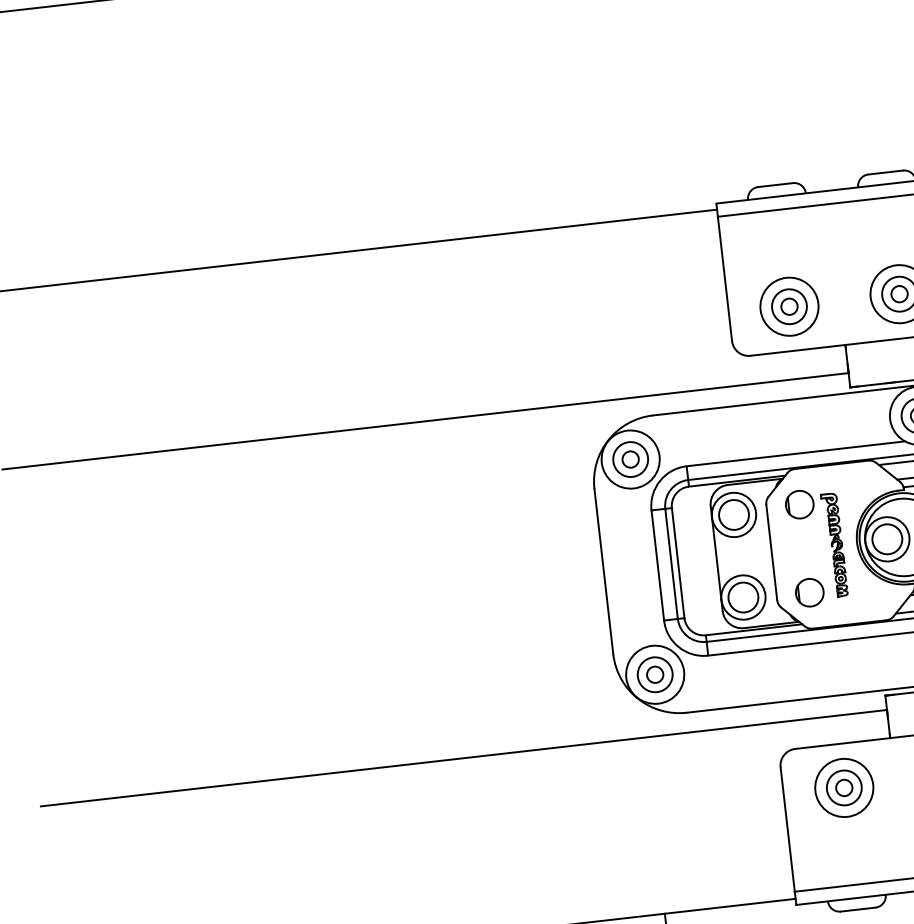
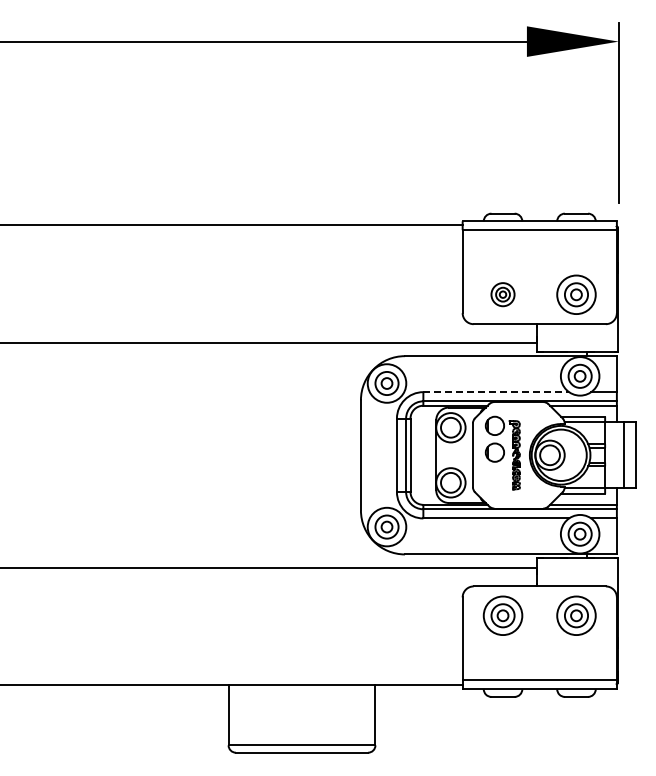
part: (788, 306) -> (502, 294), size x0.6
line: (796, 454) -> (496, 392), solid -> dashed
part: (809, 592) -> (494, 452), moved

